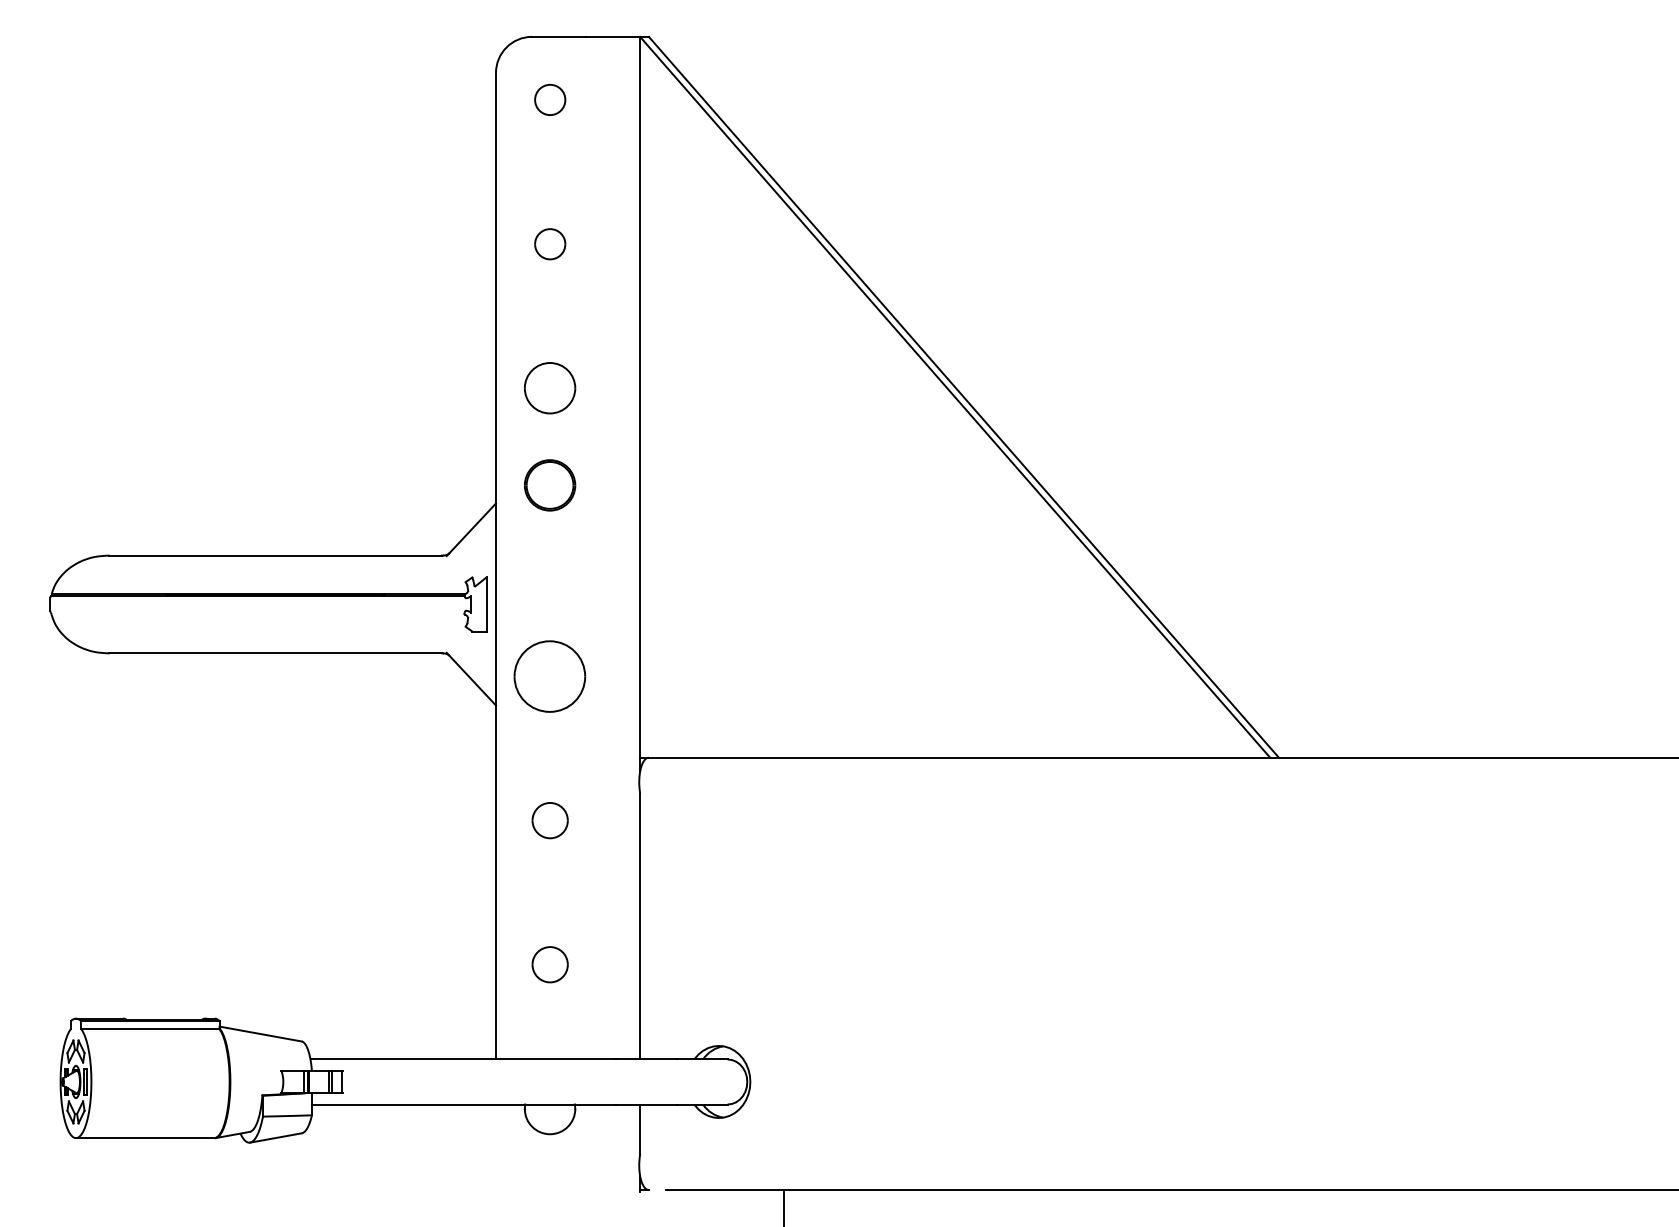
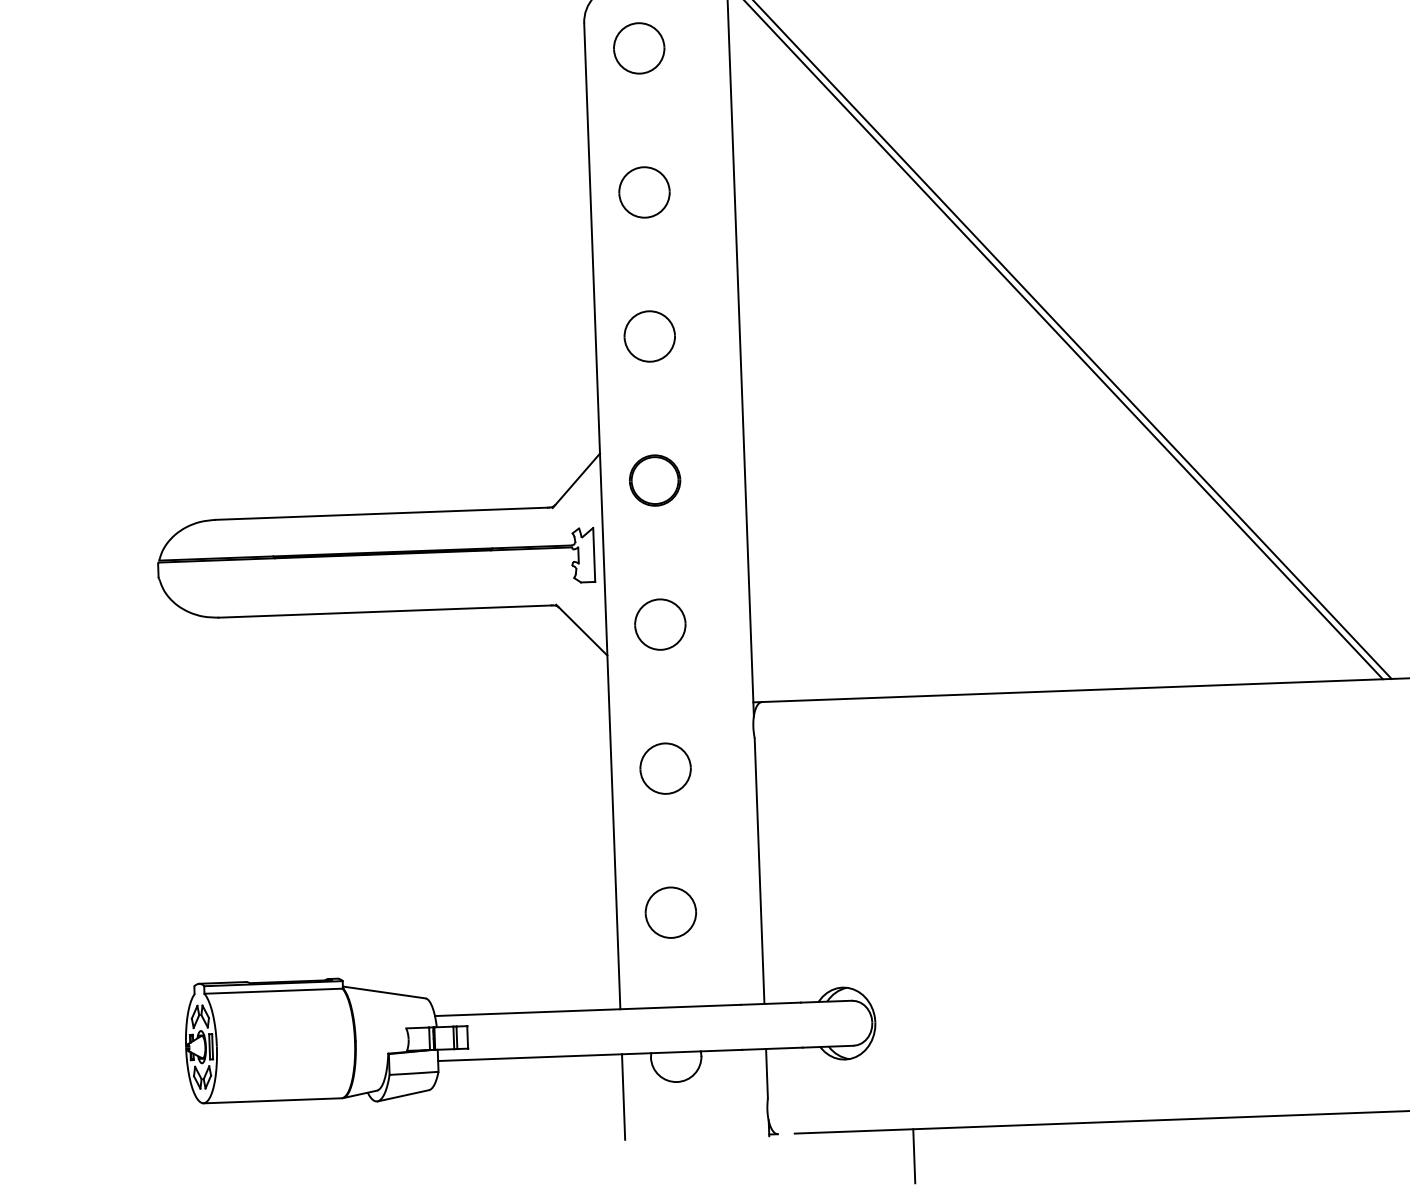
part: (550, 99) -> (639, 47), size x1.67
part: (550, 244) -> (644, 192), size x1.67
part: (550, 485) -> (655, 480), moved
part: (550, 676) -> (660, 624), size x0.71
part: (550, 820) -> (666, 768), size x1.43
part: (550, 964) -> (671, 912), size x1.43
line: (496, 1147) -> (624, 1097), added

